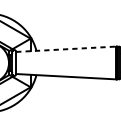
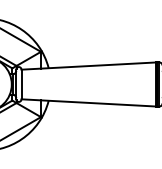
line: (66, 49) -> (89, 66), dashed -> solid

